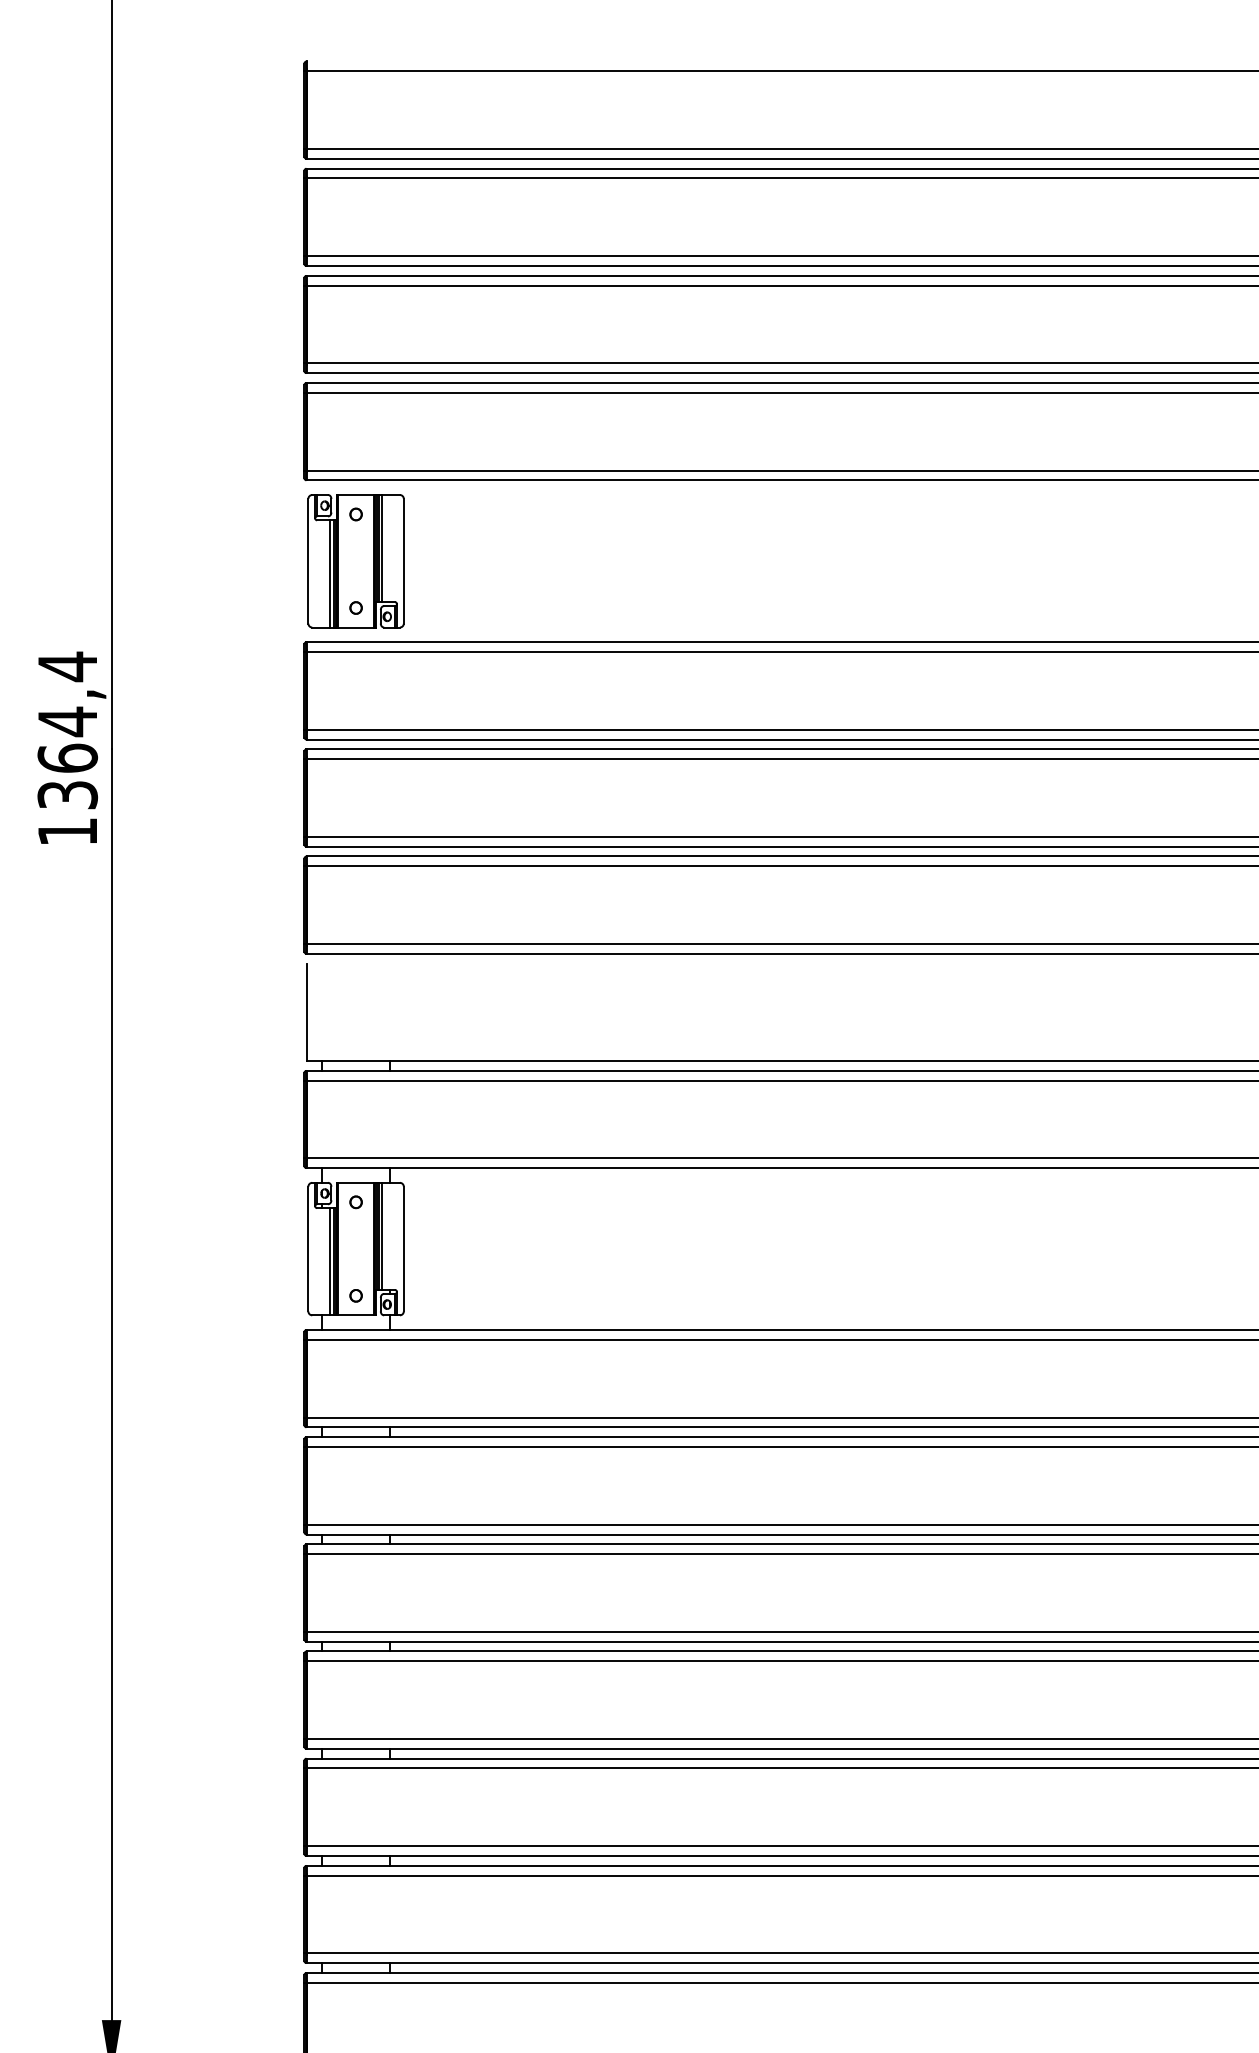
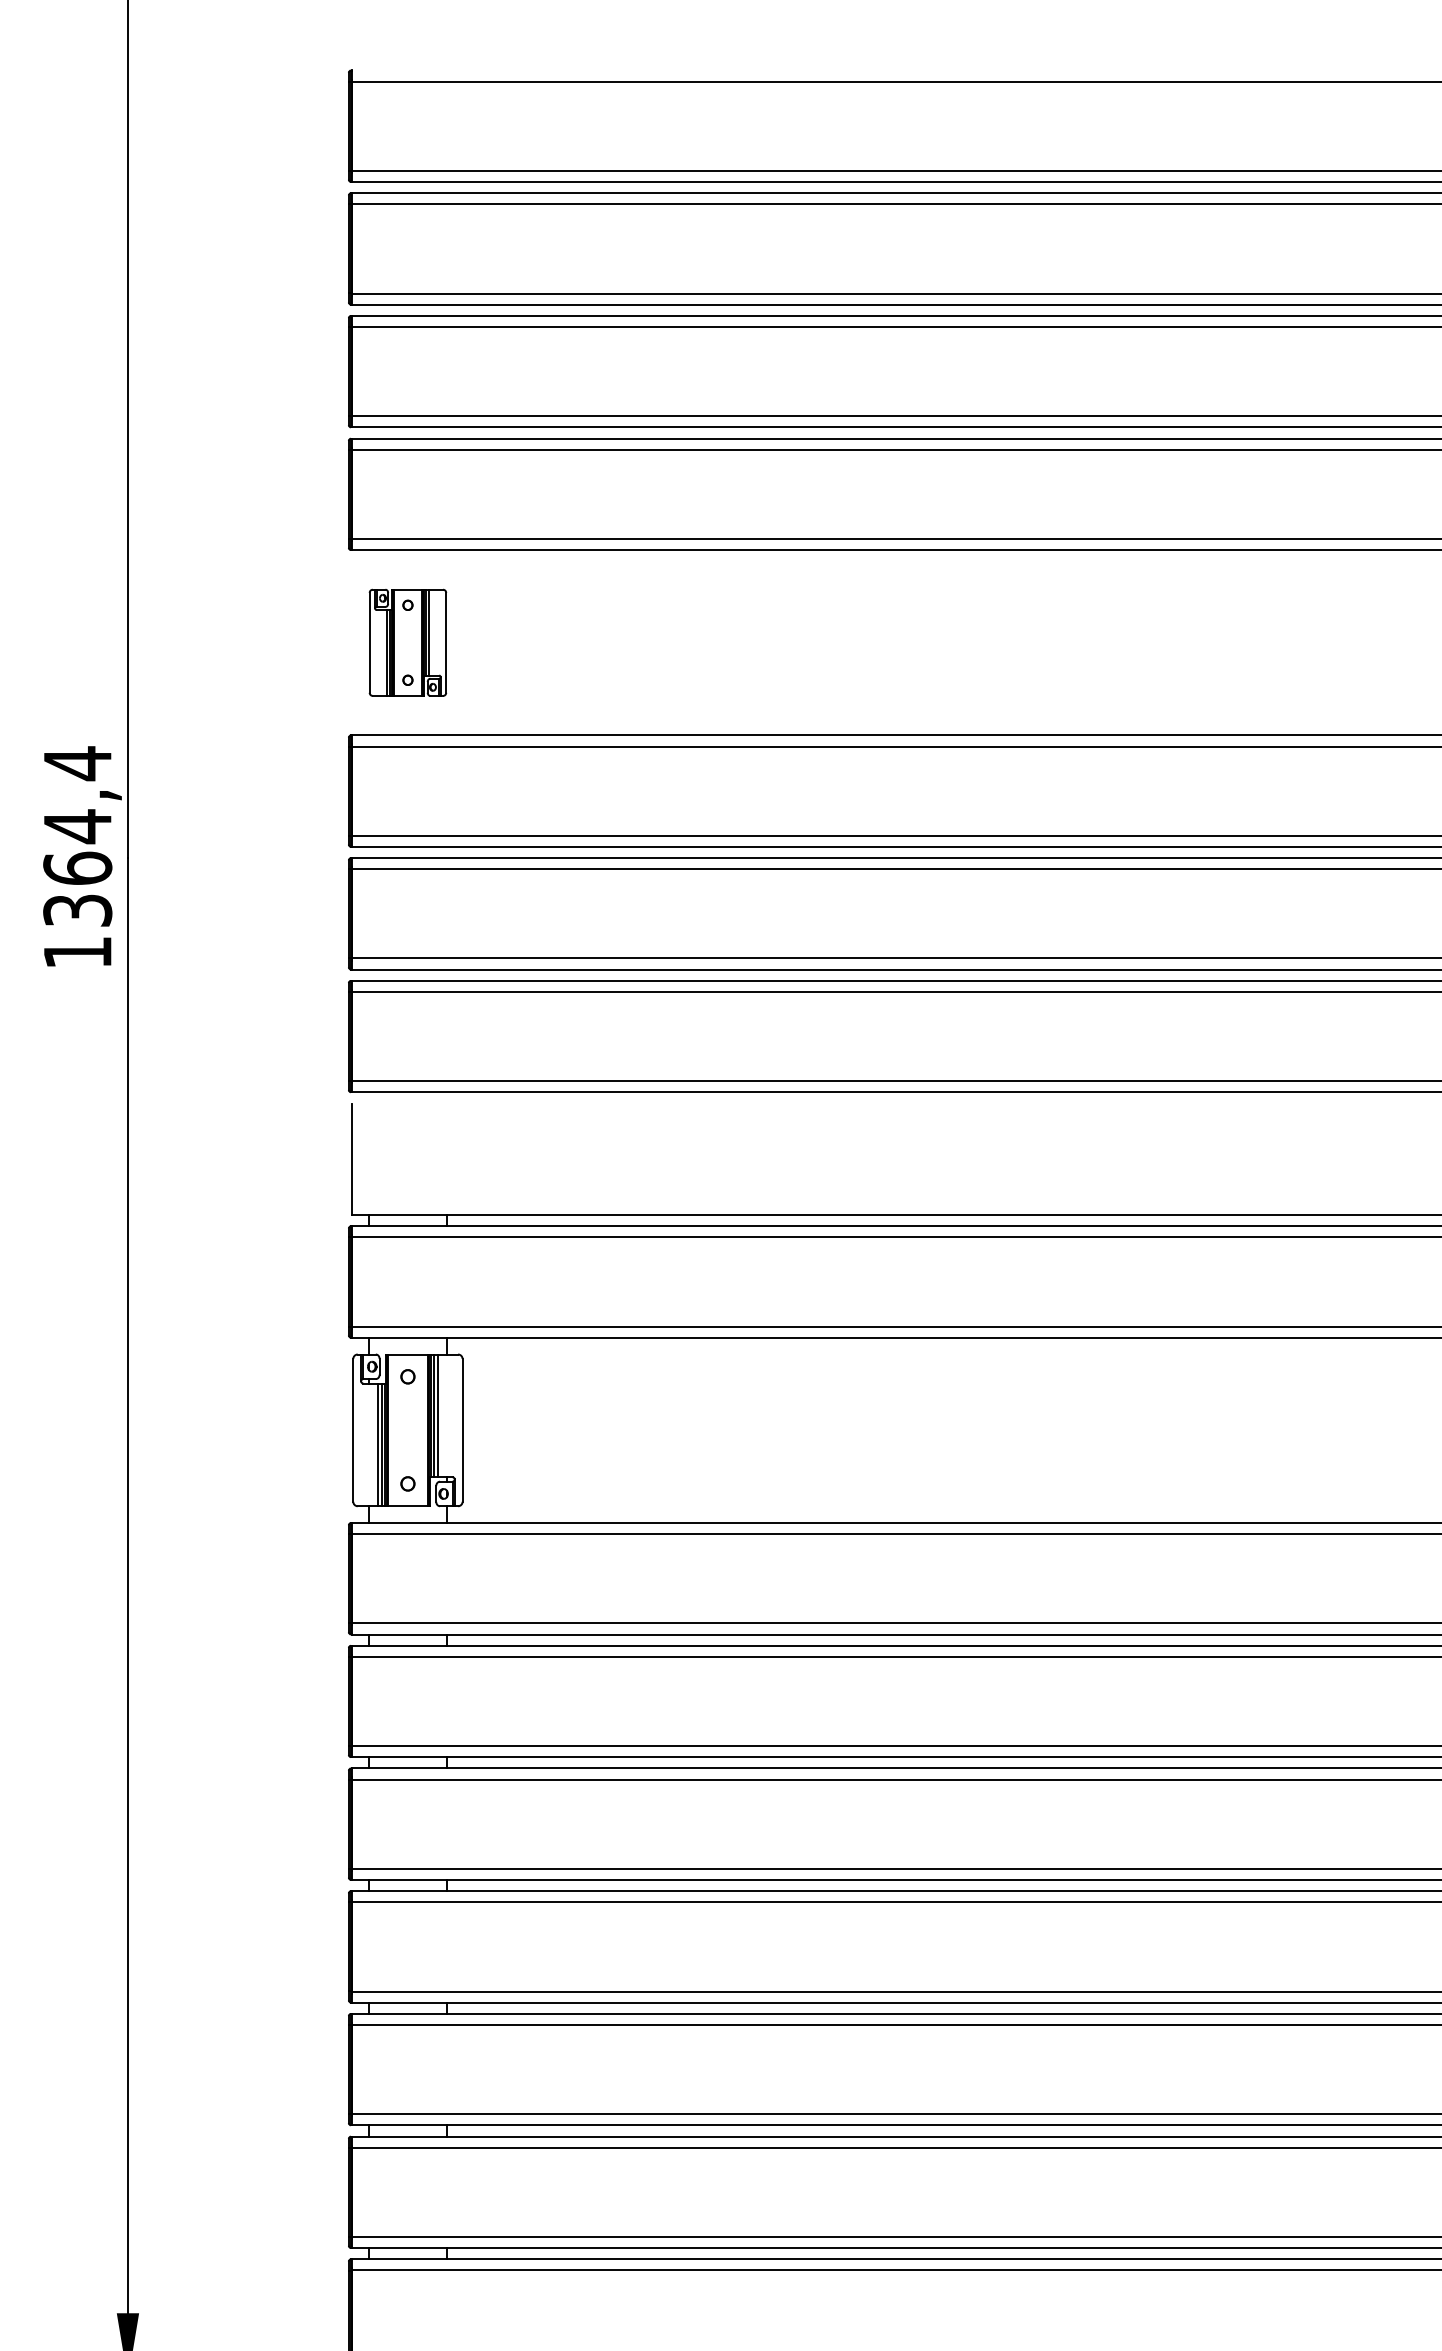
part: (355, 561) -> (407, 642), size x0.7

